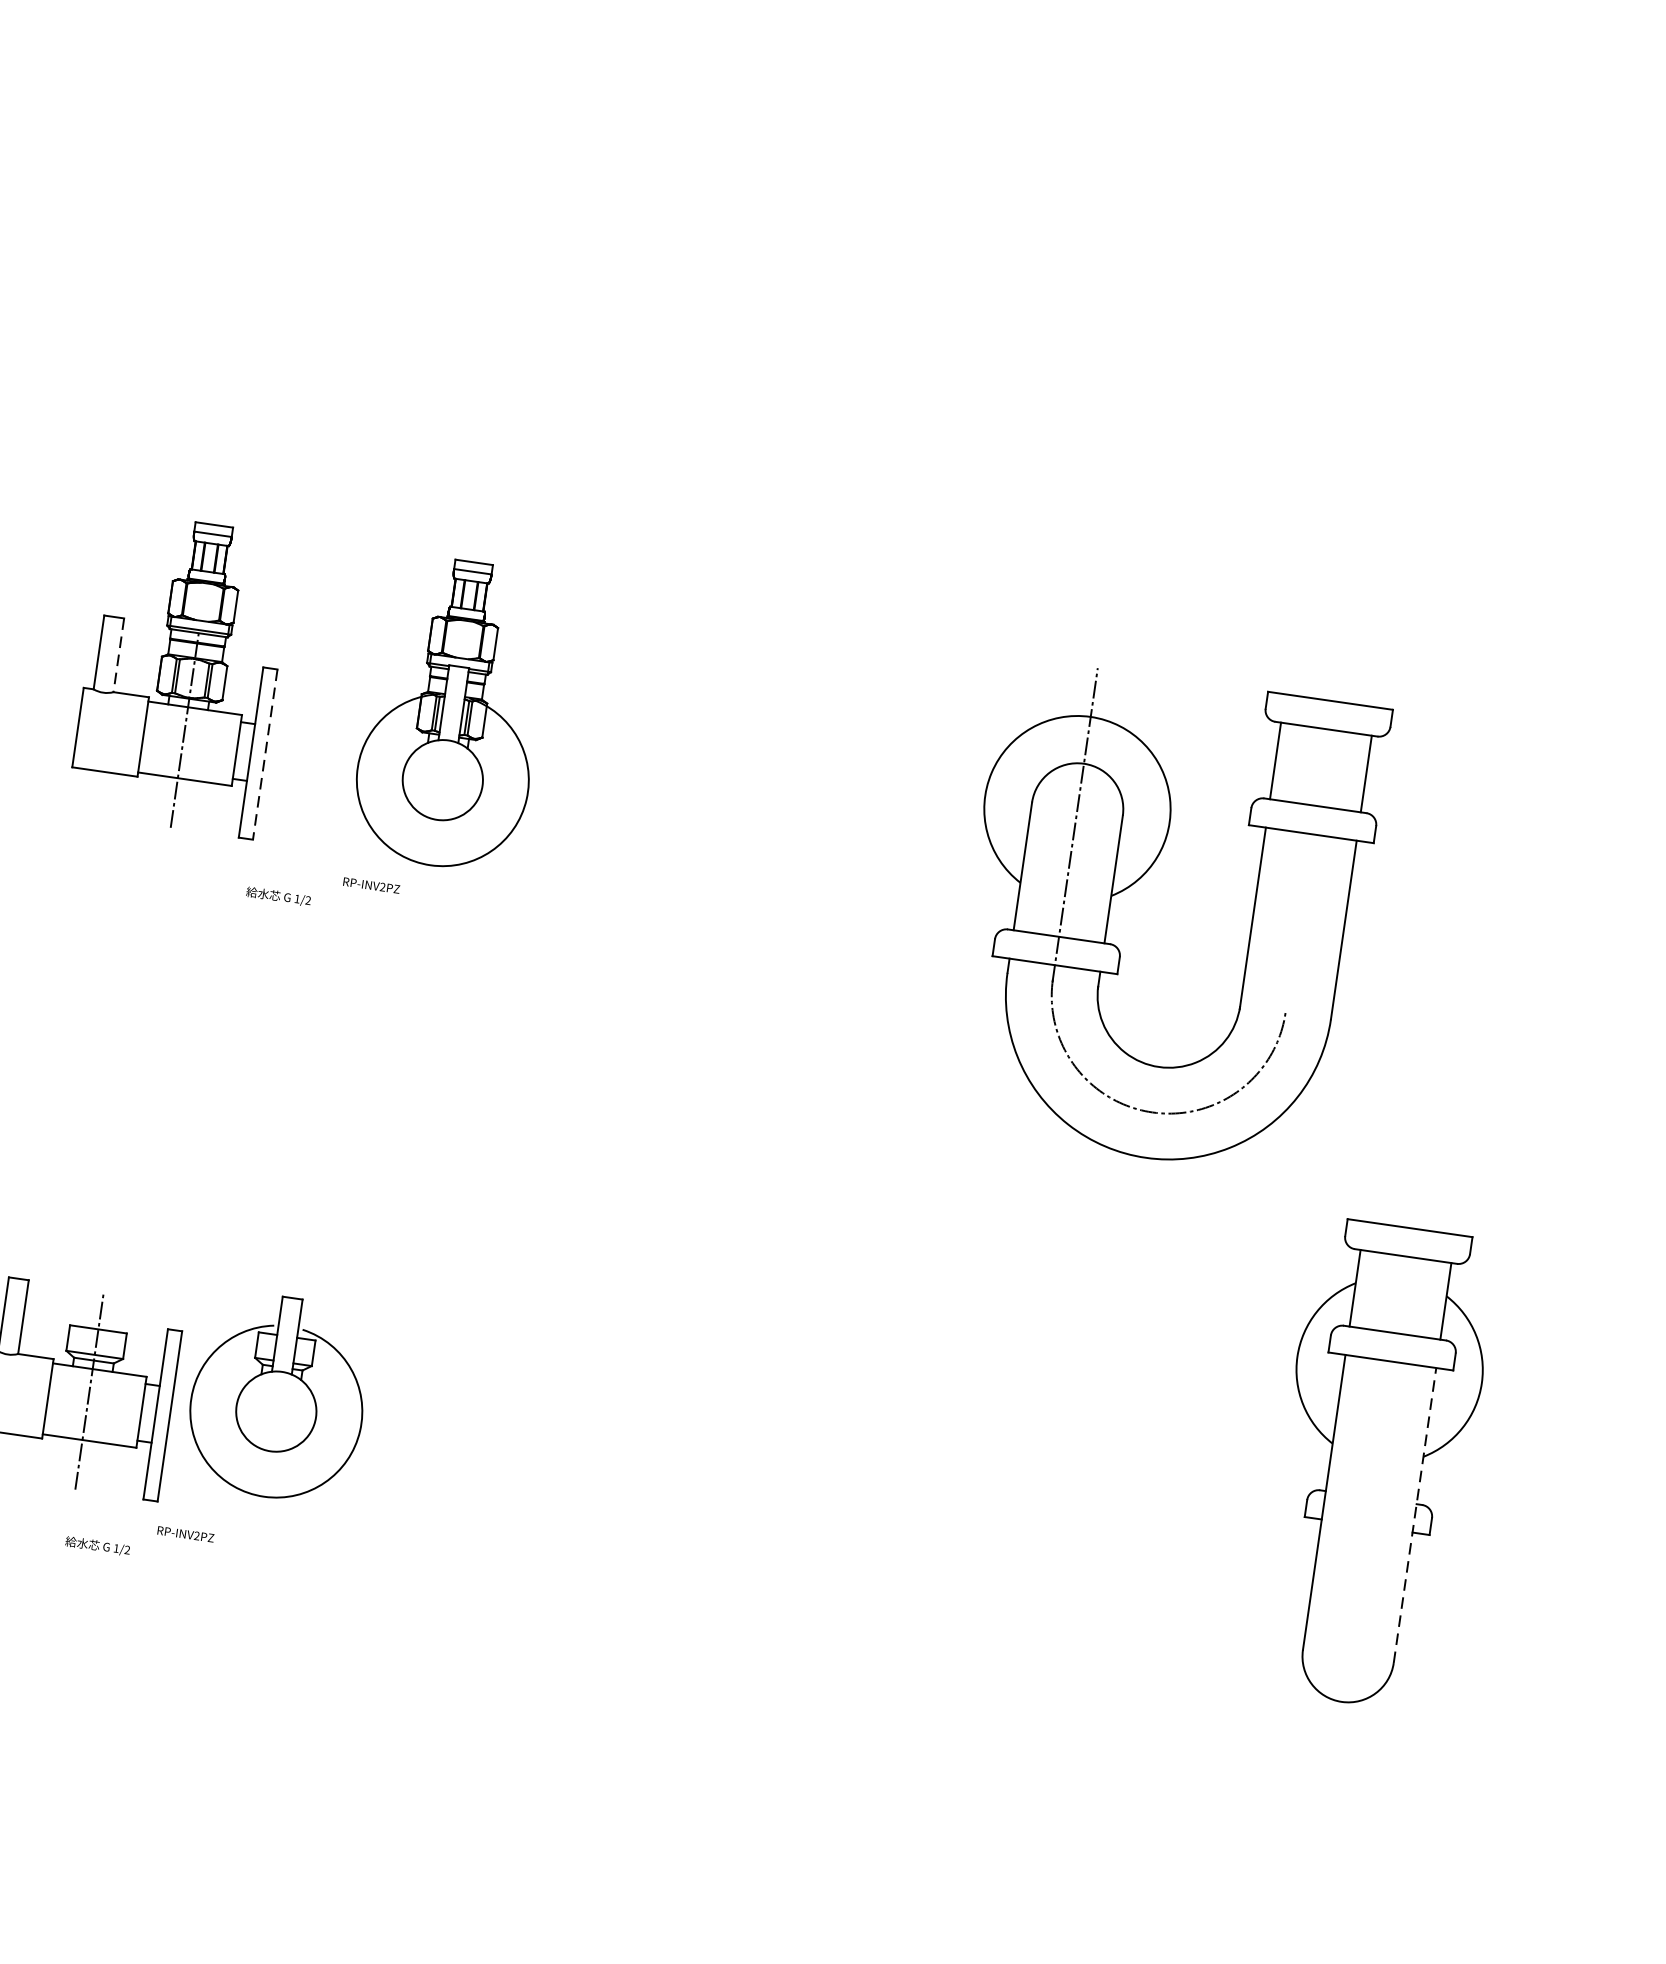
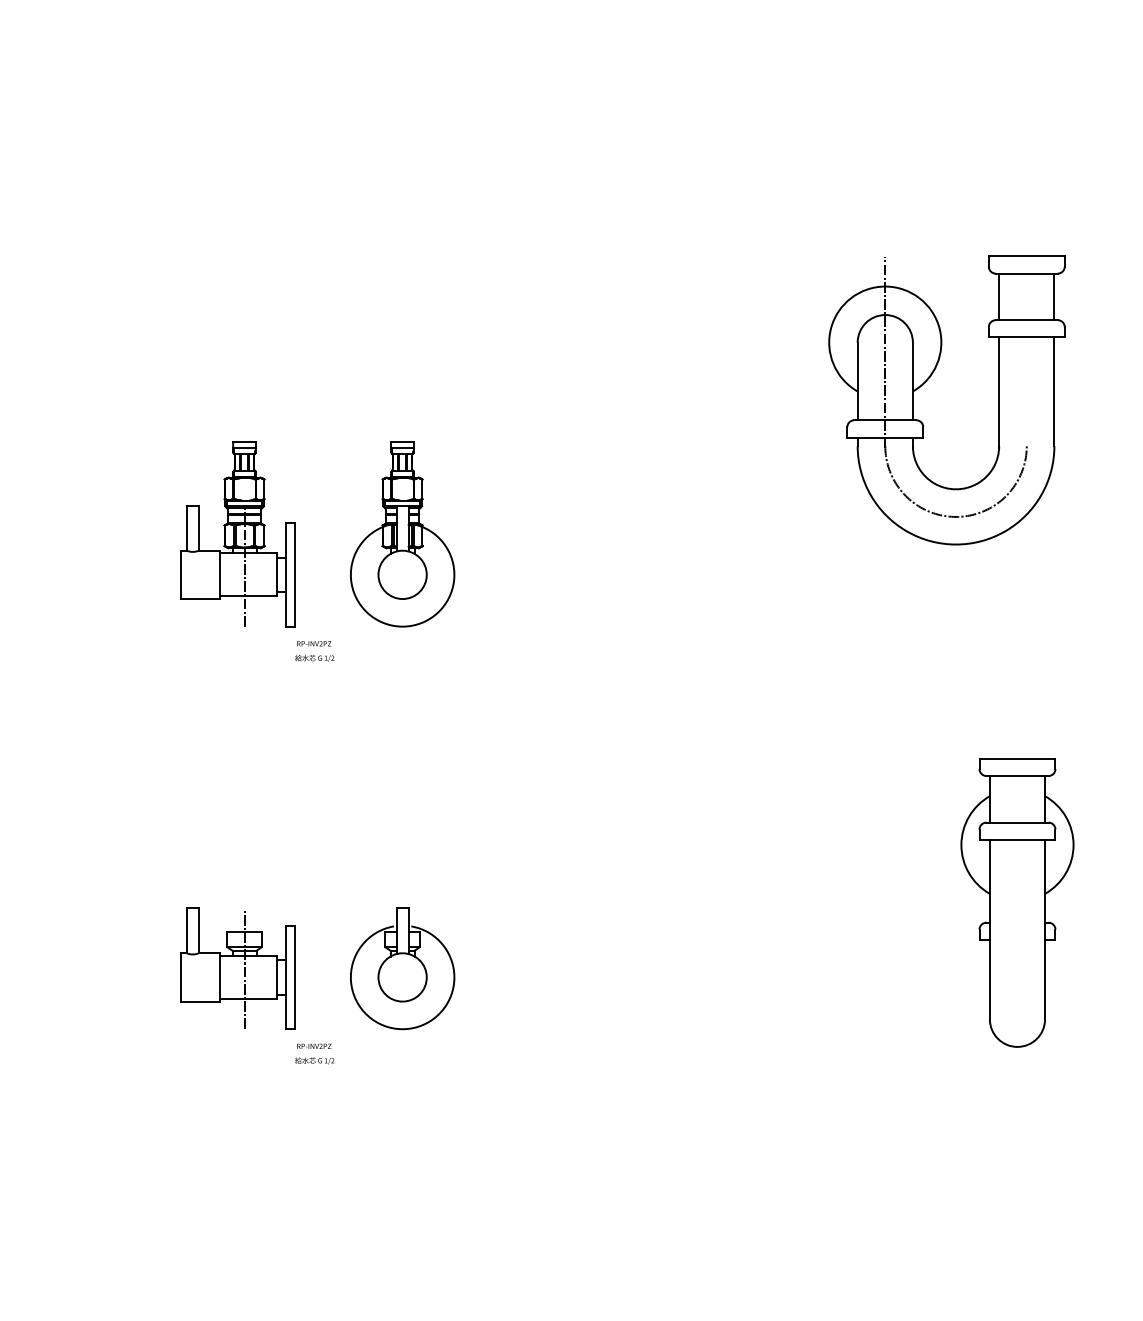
line: (118, 655) -> (198, 528), dashed -> solid
line: (265, 753) -> (294, 574), dashed -> solid
part: (1137, 883) -> (927, 381), moved
text: (372, 885) -> (314, 643), moved
part: (278, 1396) -> (402, 968), moved
line: (1415, 1515) -> (1045, 929), dashed -> solid
text: (97, 1545) -> (314, 1060), moved

